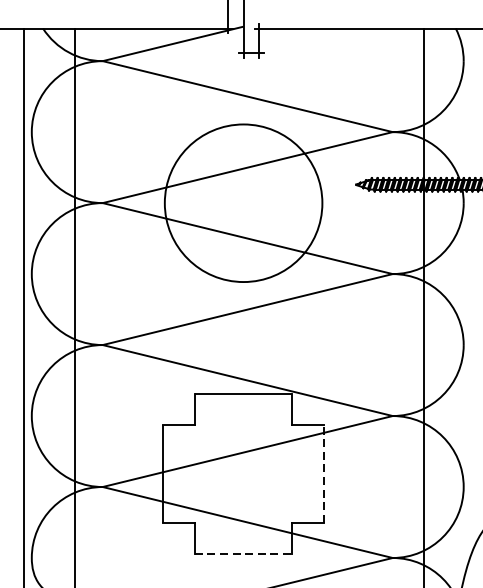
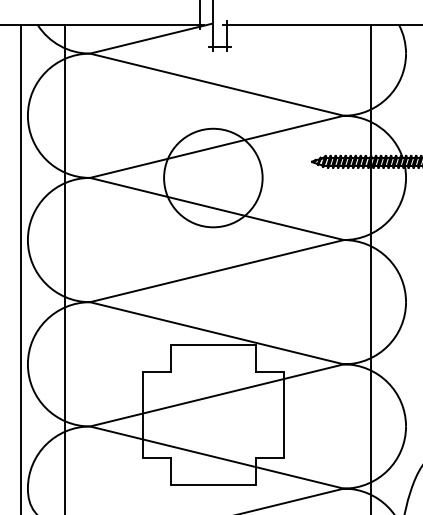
circle: (243, 202) -> (213, 177), size x0.71
line: (323, 474) -> (283, 415), dashed -> solid
line: (243, 554) -> (213, 485), dashed -> solid

